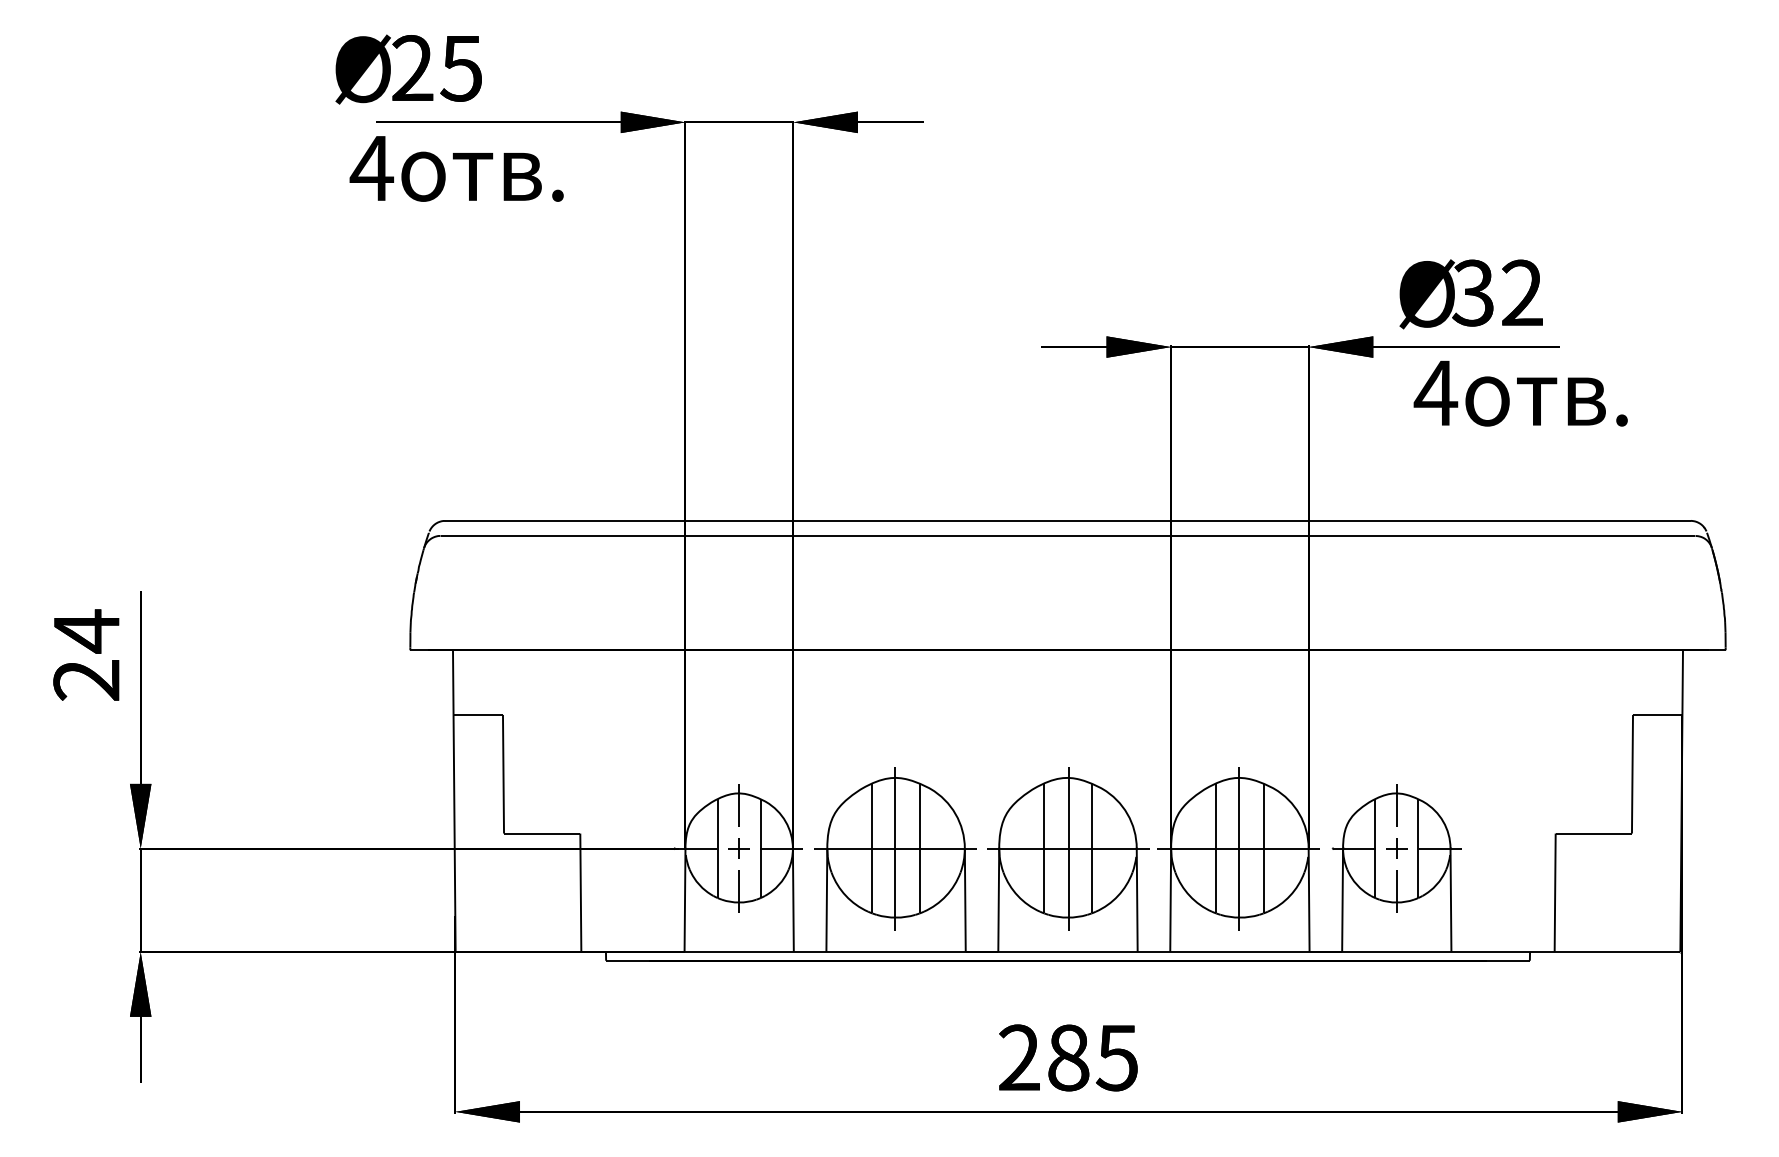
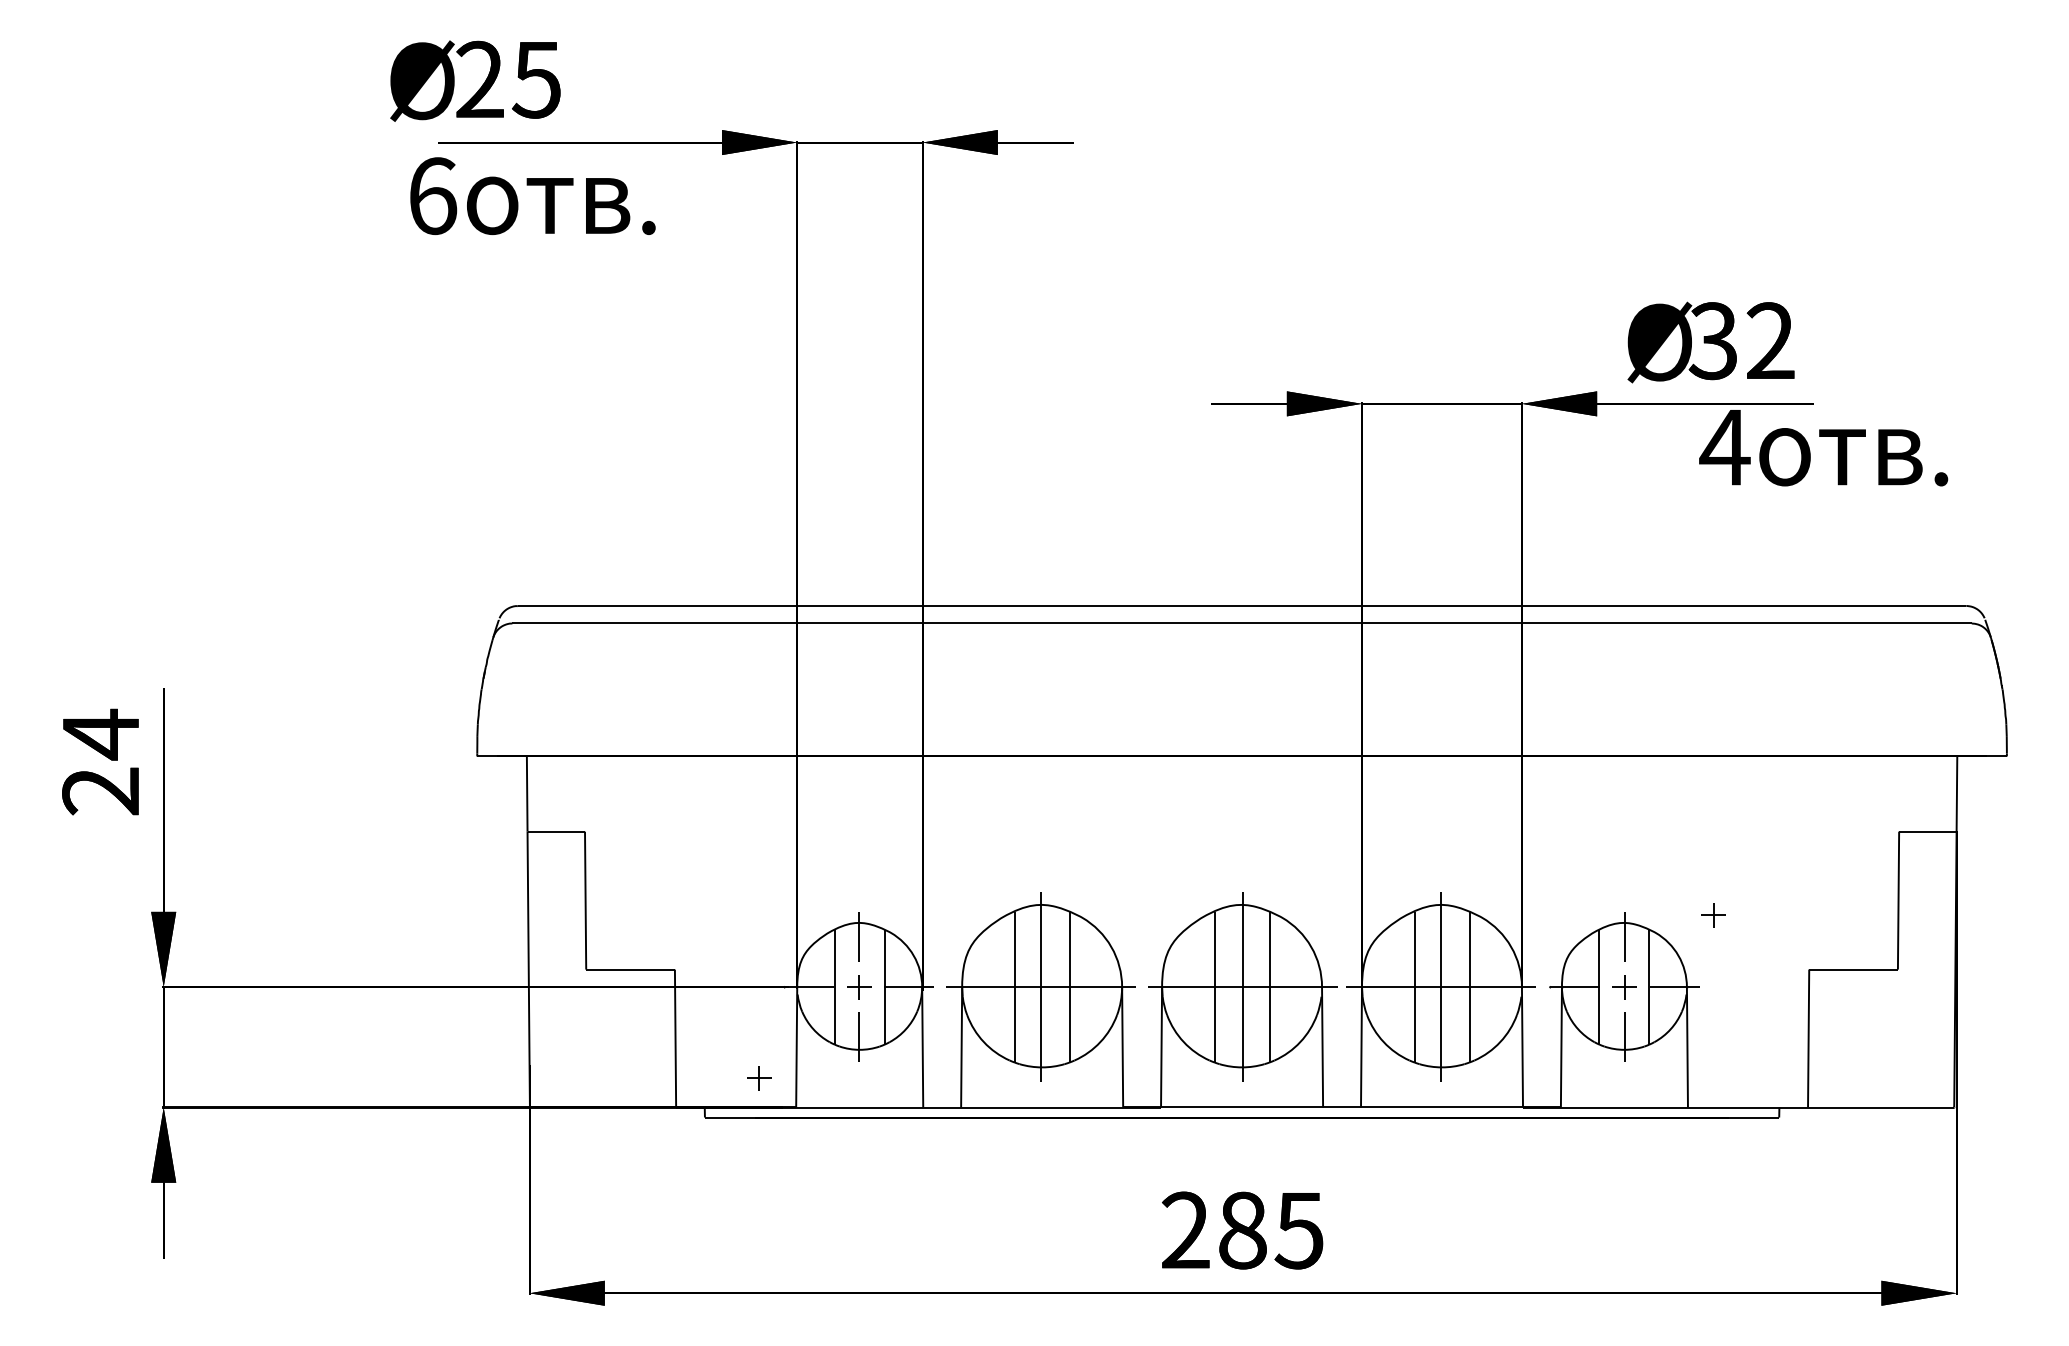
text: (371, 168) -> (432, 196), 4 -> 6
text: (1520, 394) -> (1823, 448), moved
part: (1473, 787) -> (1713, 915), added
part: (653, 927) -> (759, 1078), added

